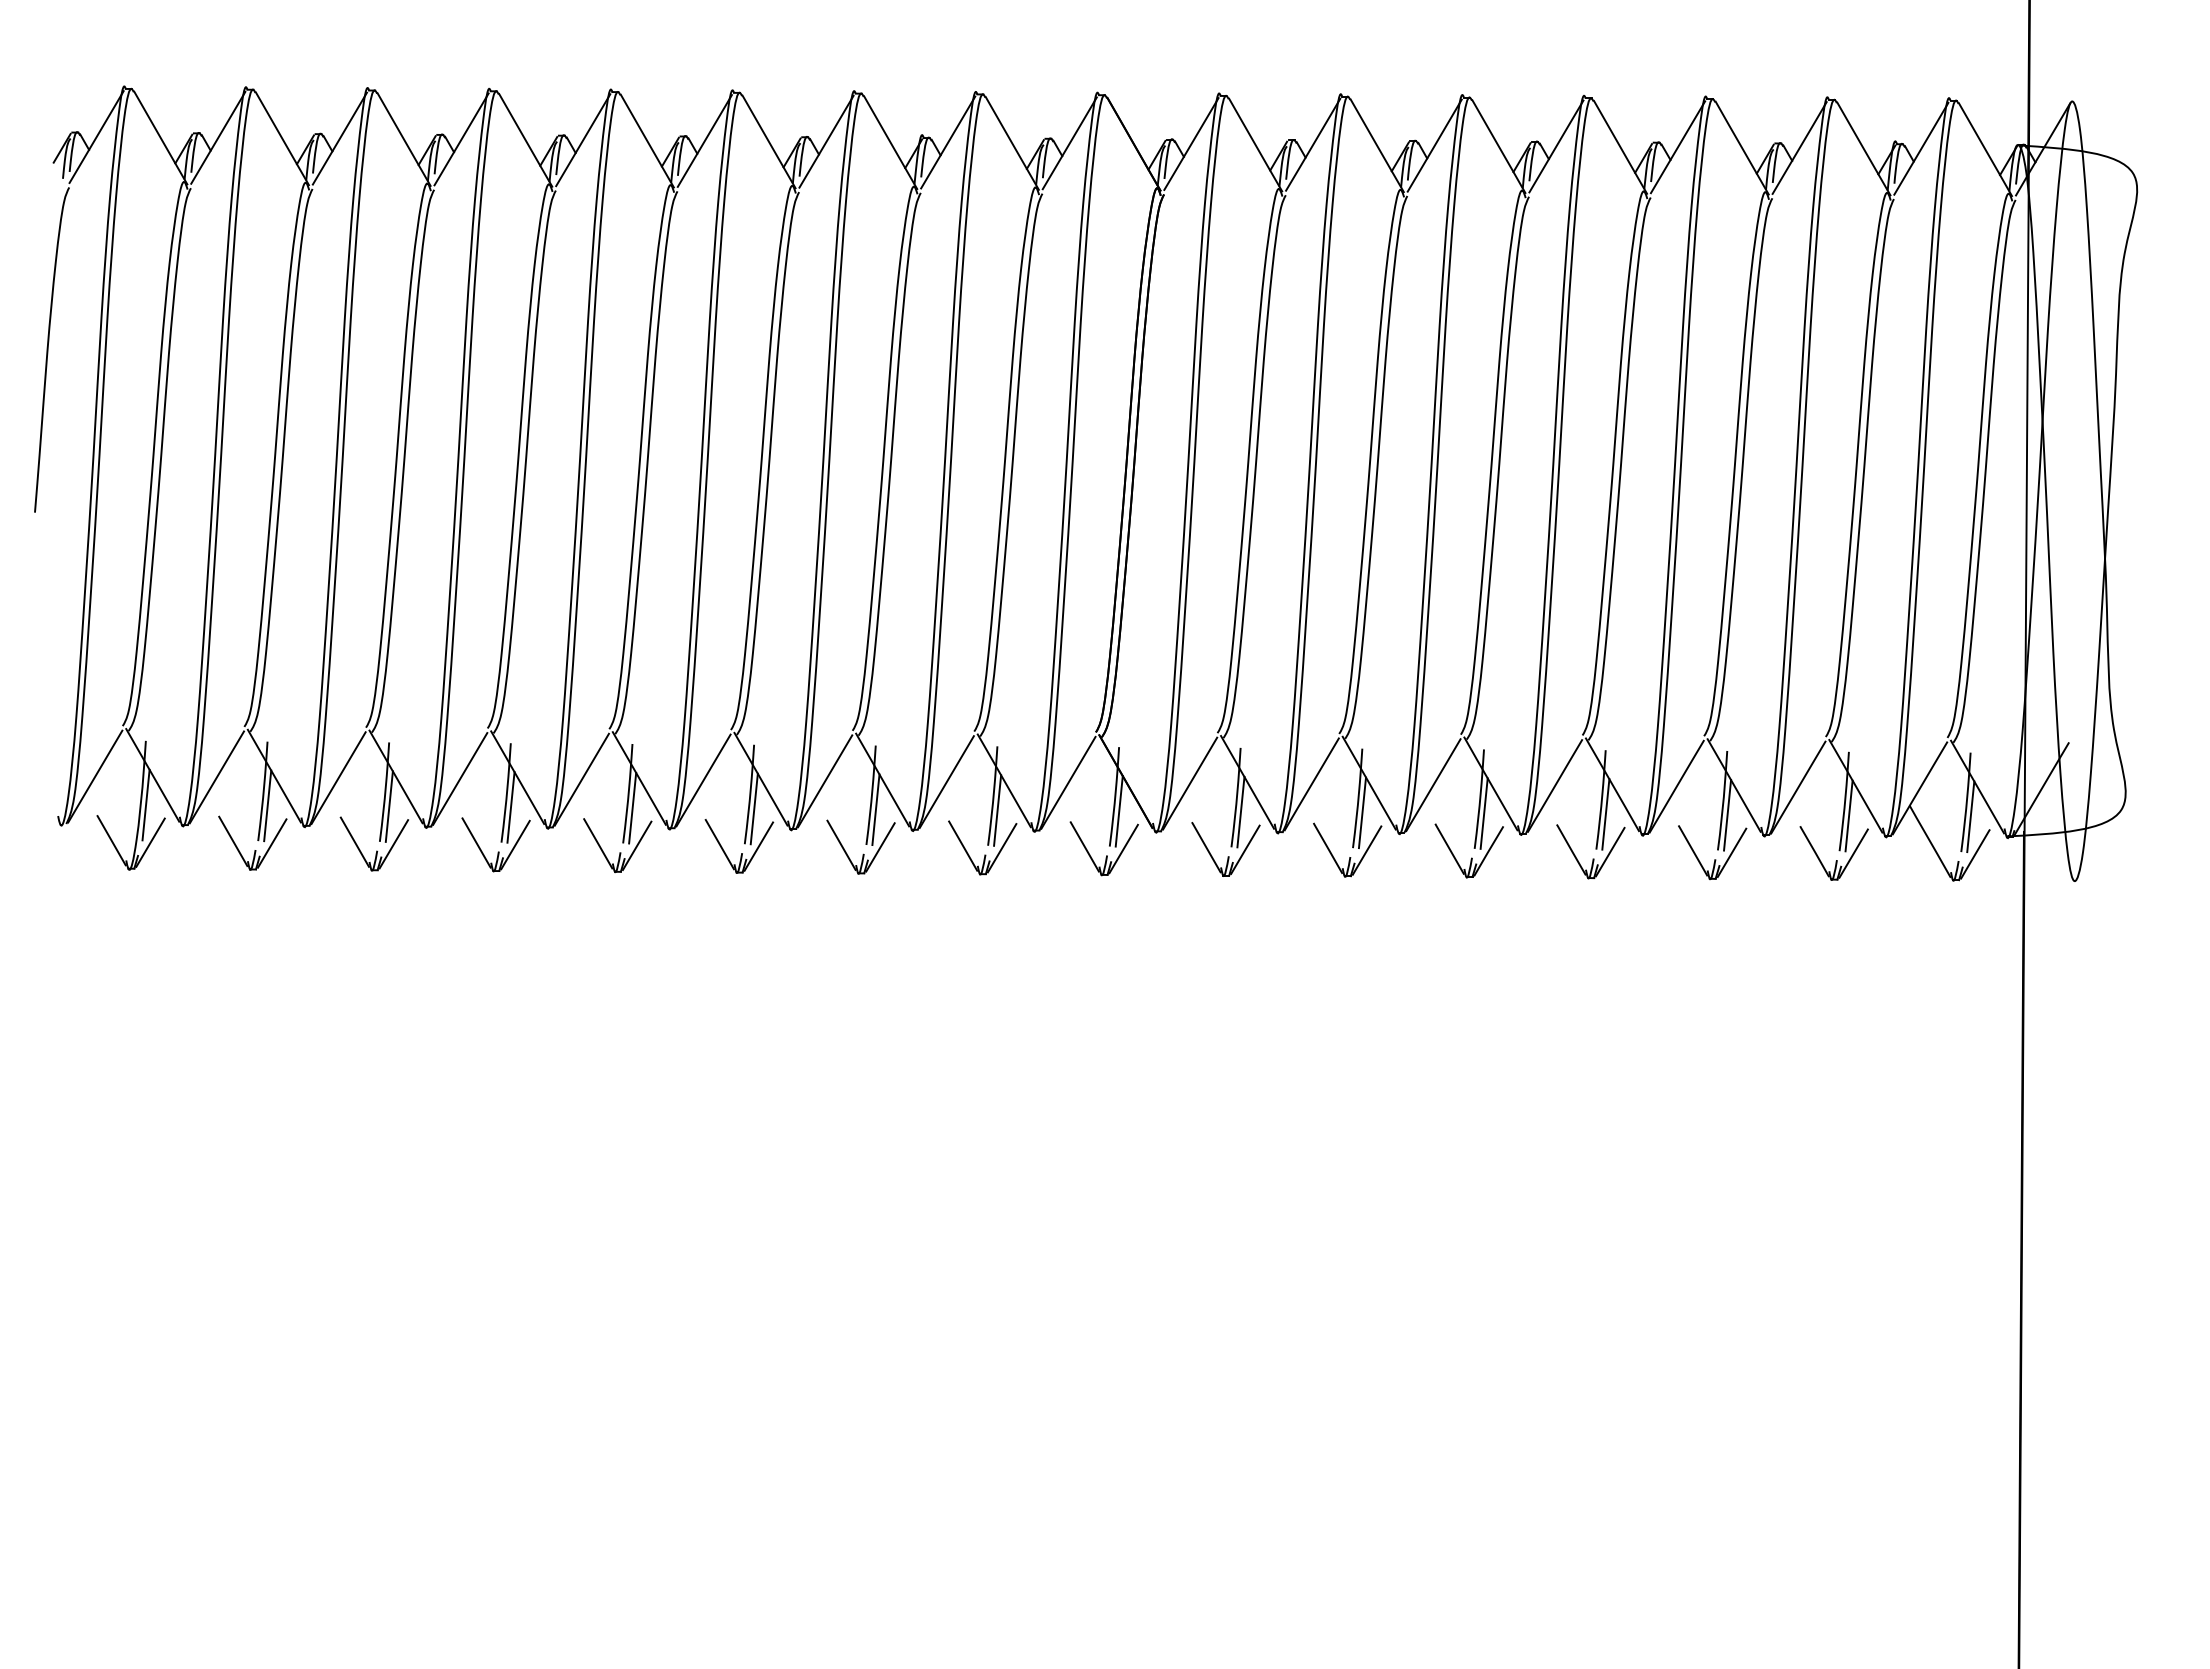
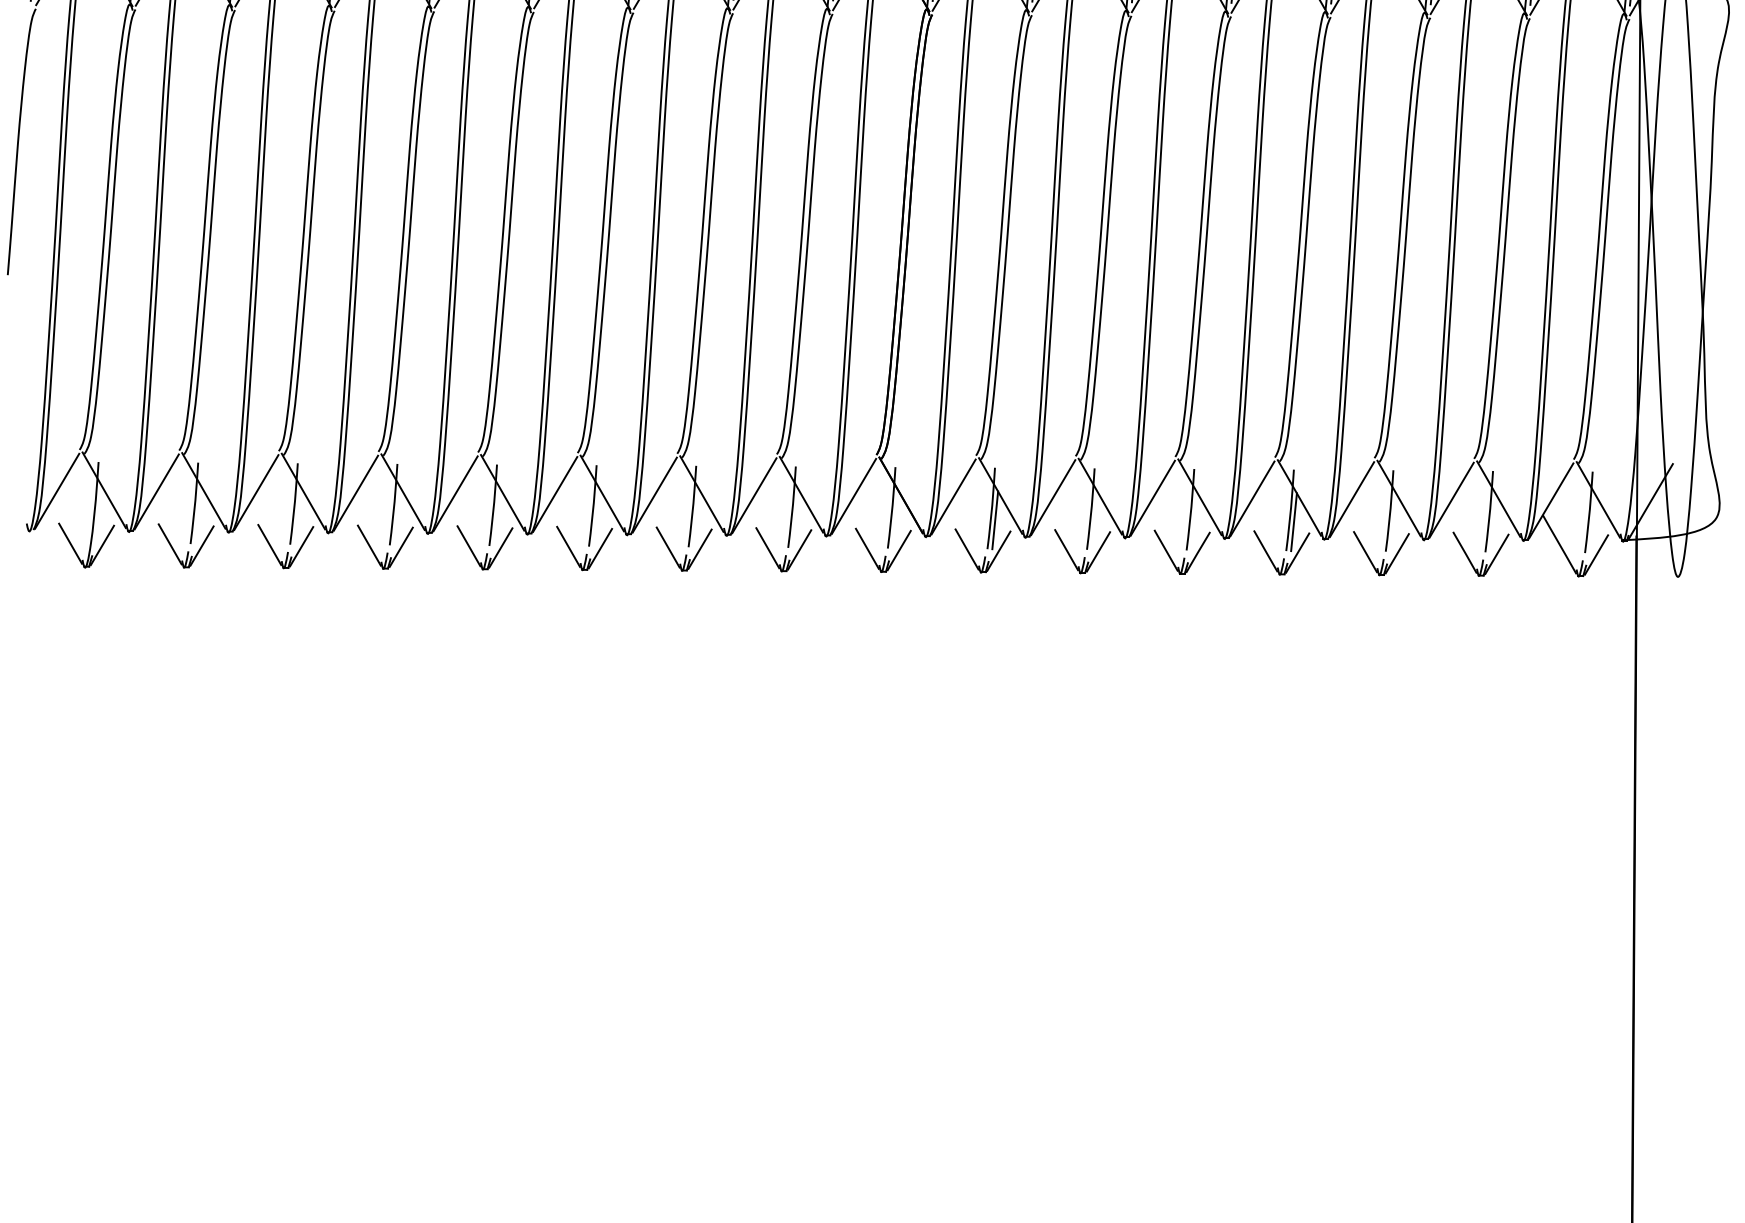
line: (145, 804) -> (98, 514), removed
line: (267, 805) -> (198, 514), removed
line: (388, 806) -> (297, 515), removed
line: (510, 807) -> (397, 516), removed
line: (632, 807) -> (497, 516), removed
line: (753, 808) -> (596, 517), removed
line: (875, 809) -> (696, 518), removed
line: (997, 810) -> (795, 519), removed
line: (1118, 811) -> (894, 519), removed
line: (1362, 812) -> (1094, 520), removed
line: (1483, 813) -> (1193, 521), removed
line: (1727, 814) -> (1393, 522), removed
line: (1848, 815) -> (1492, 523), removed
line: (1970, 816) -> (1592, 523), removed

